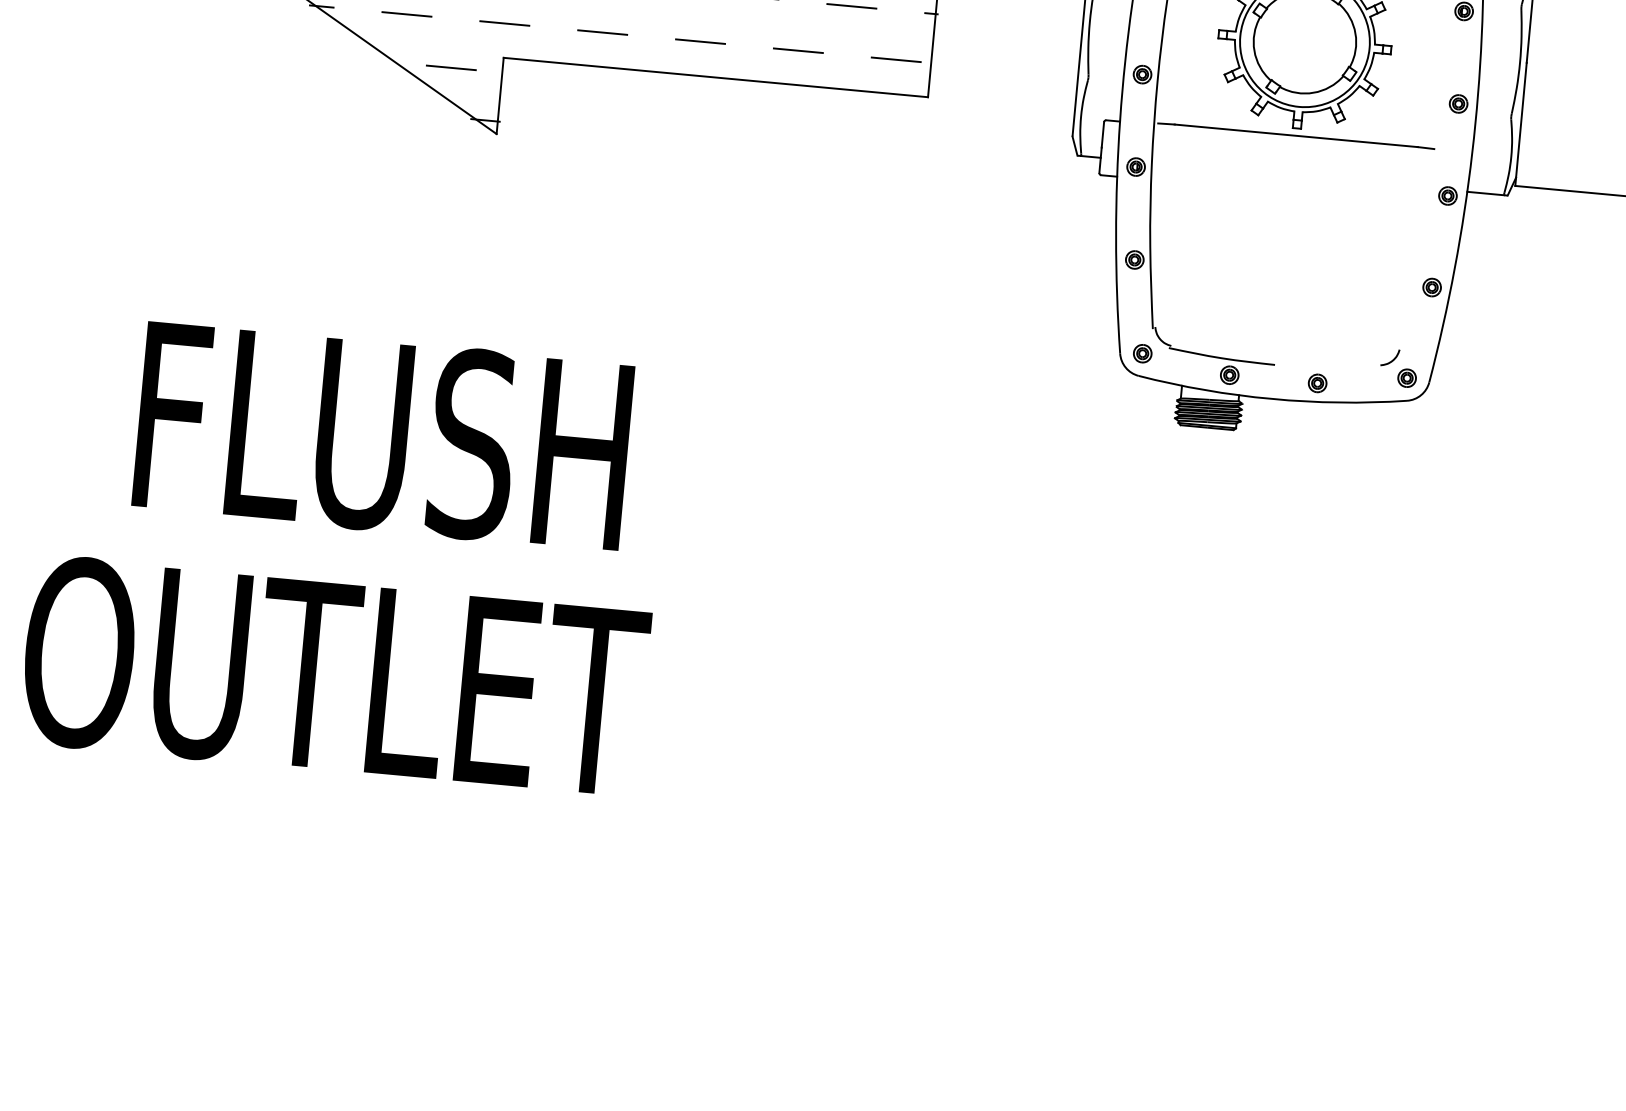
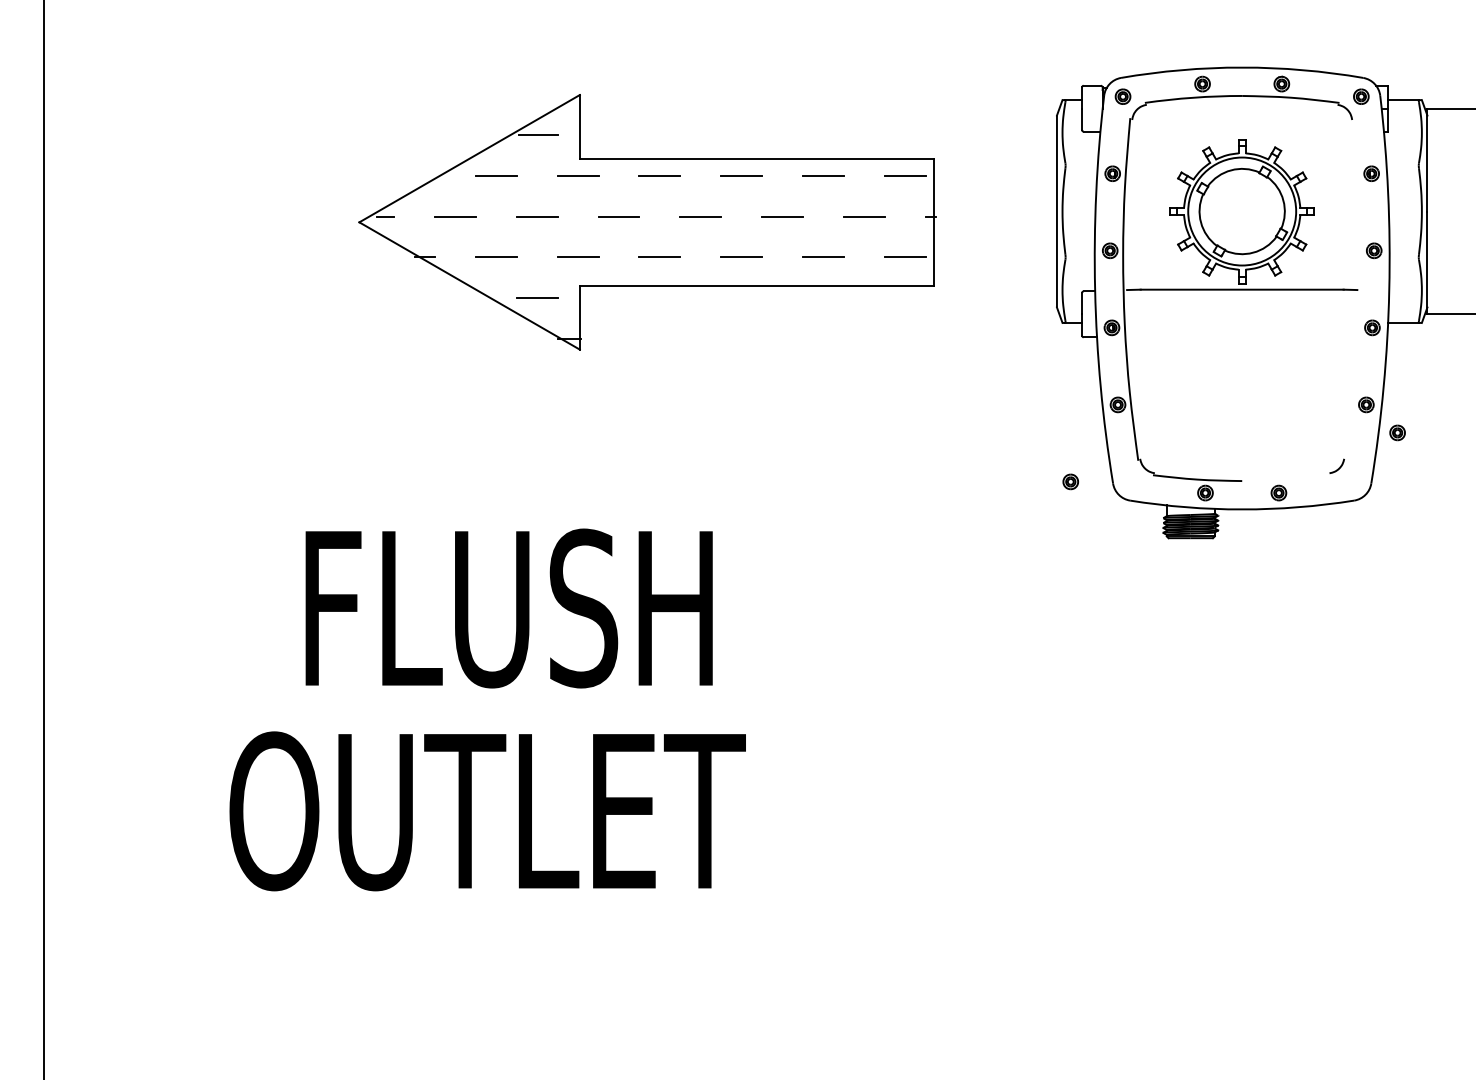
part: (1142, 353) -> (1070, 481), moved
part: (1407, 377) -> (1397, 432), moved

